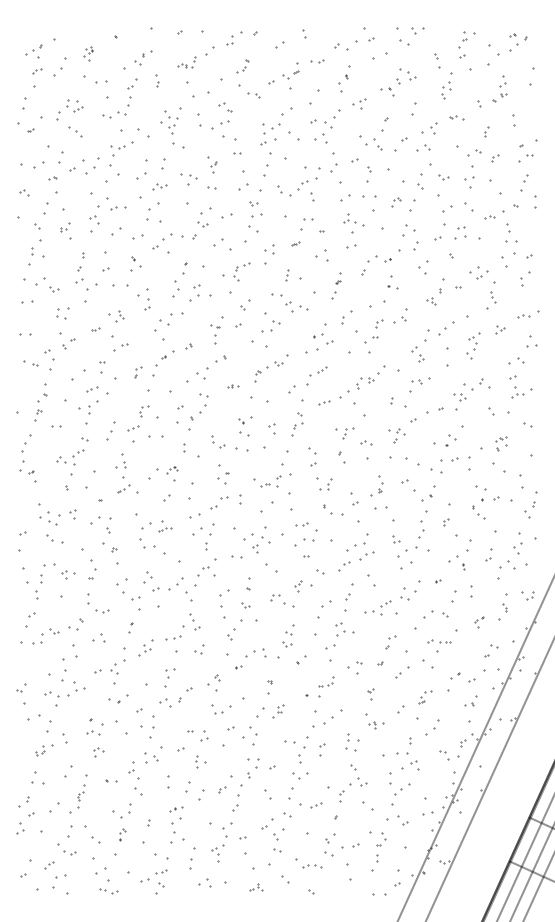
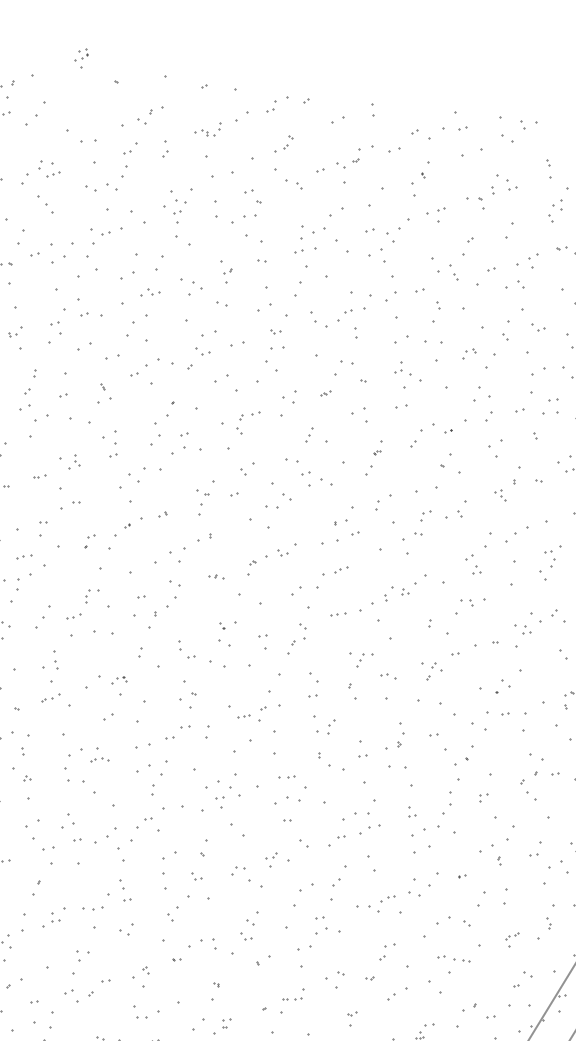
part: (88, 53) -> (81, 58), moved
part: (317, 61) -> (386, 149), size x1.6
part: (392, 287) -> (449, 469), size x1.6
part: (236, 556) -> (192, 808), size x1.6

